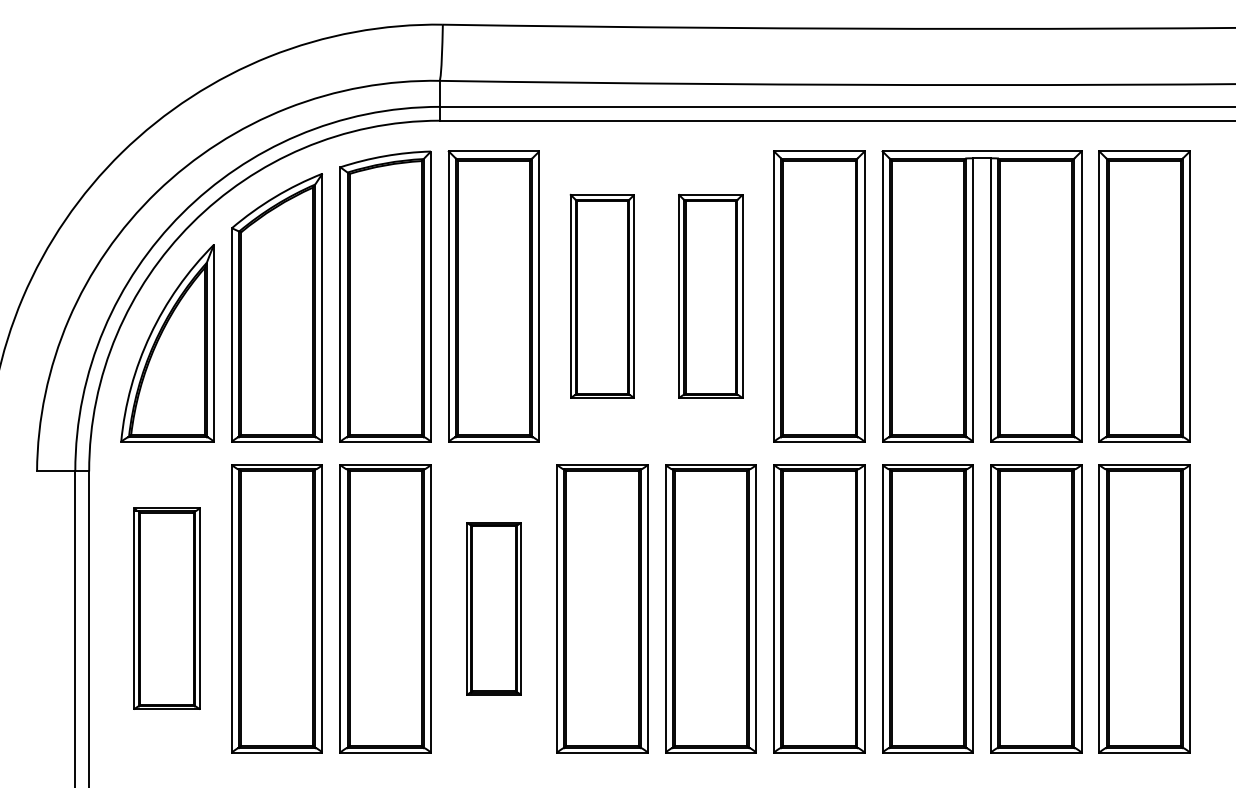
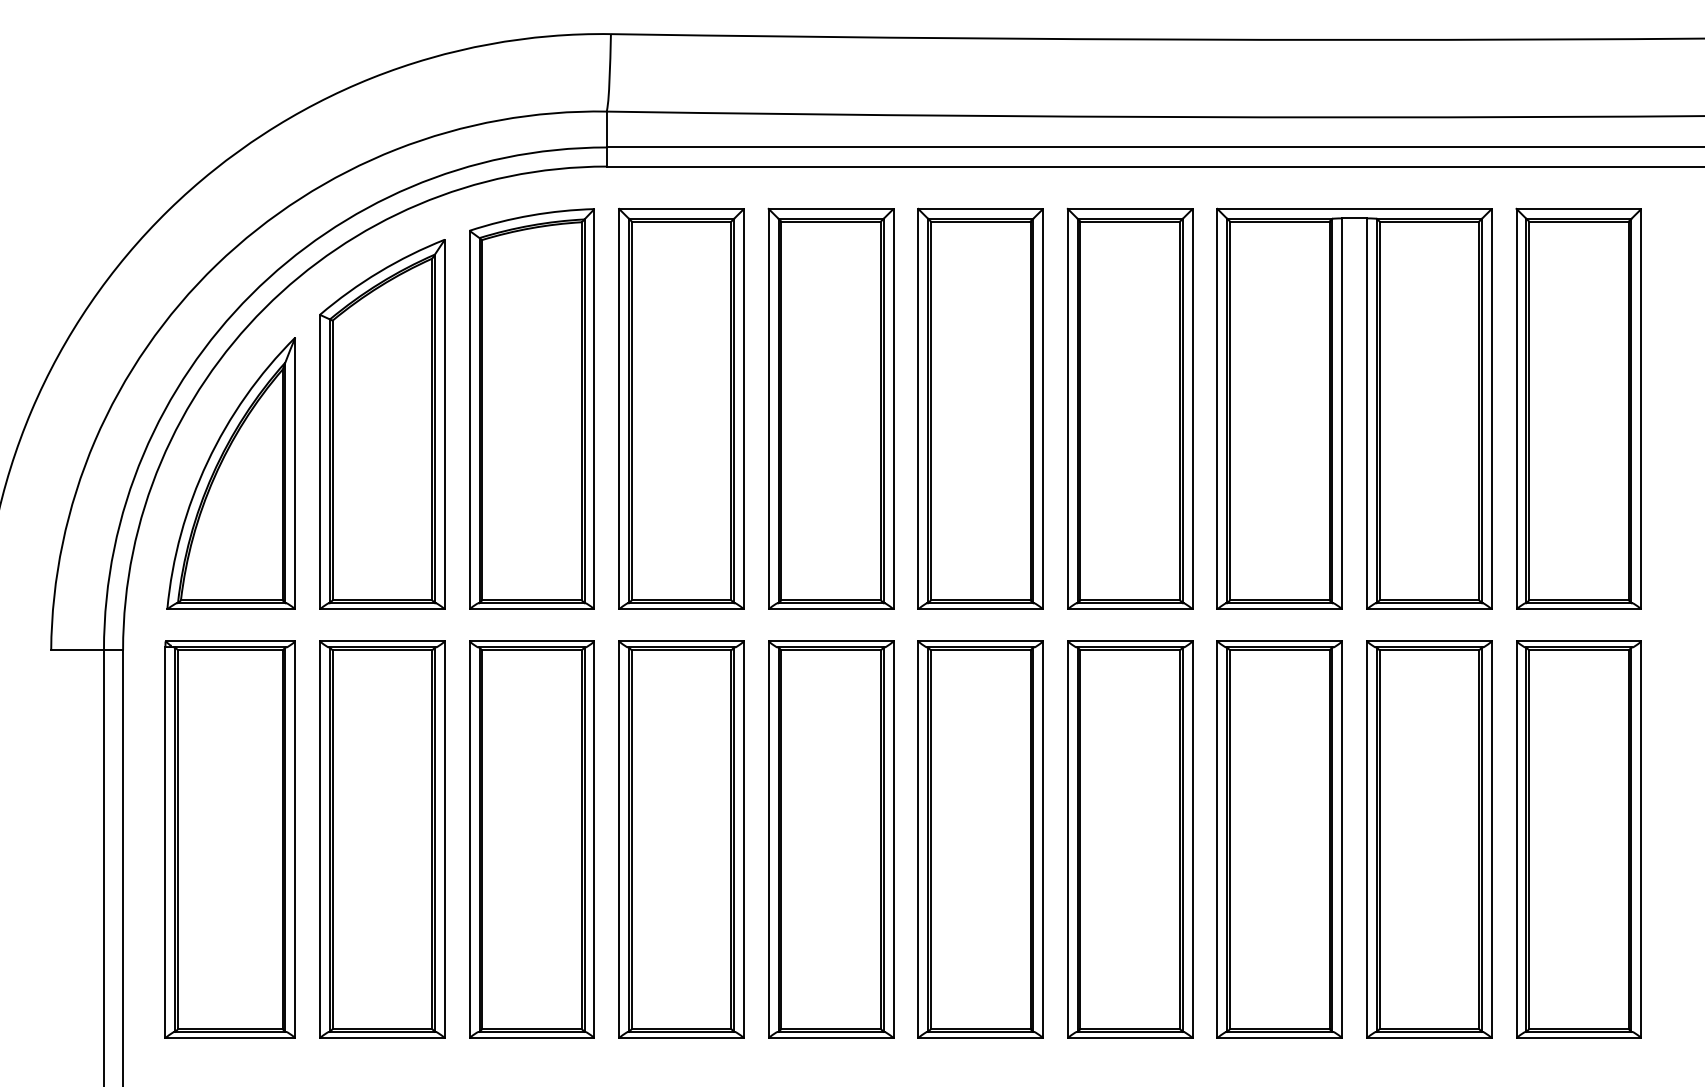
part: (602, 296) -> (831, 409), size x1.43
part: (710, 296) -> (980, 409), size x1.43
part: (166, 608) -> (229, 839), size x1.43
part: (493, 608) -> (680, 839), size x1.67

